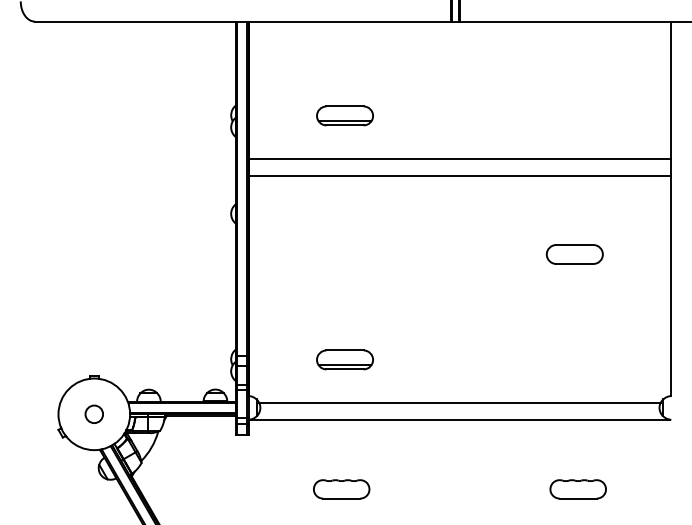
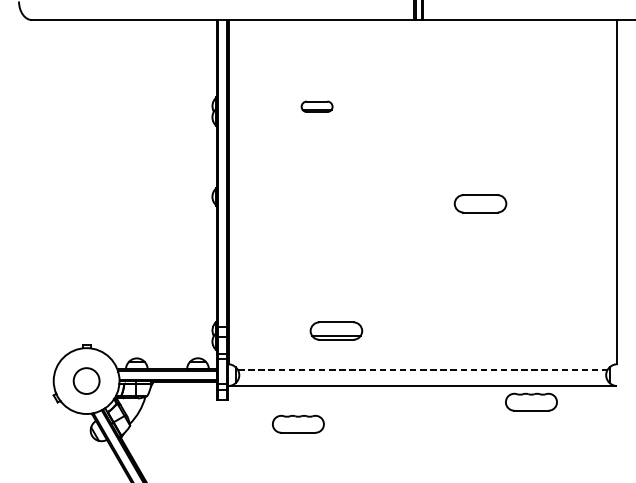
part: (344, 115) -> (316, 106), size x0.6
line: (459, 158) -> (422, 145), removed
line: (459, 175) -> (422, 161), removed
part: (574, 254) -> (480, 203), moved
part: (344, 359) -> (335, 330), moved
line: (459, 402) -> (422, 370), solid -> dashed
circle: (94, 414) -> (86, 381), size x1.6
part: (341, 489) -> (298, 424), moved
part: (577, 489) -> (530, 402), moved

